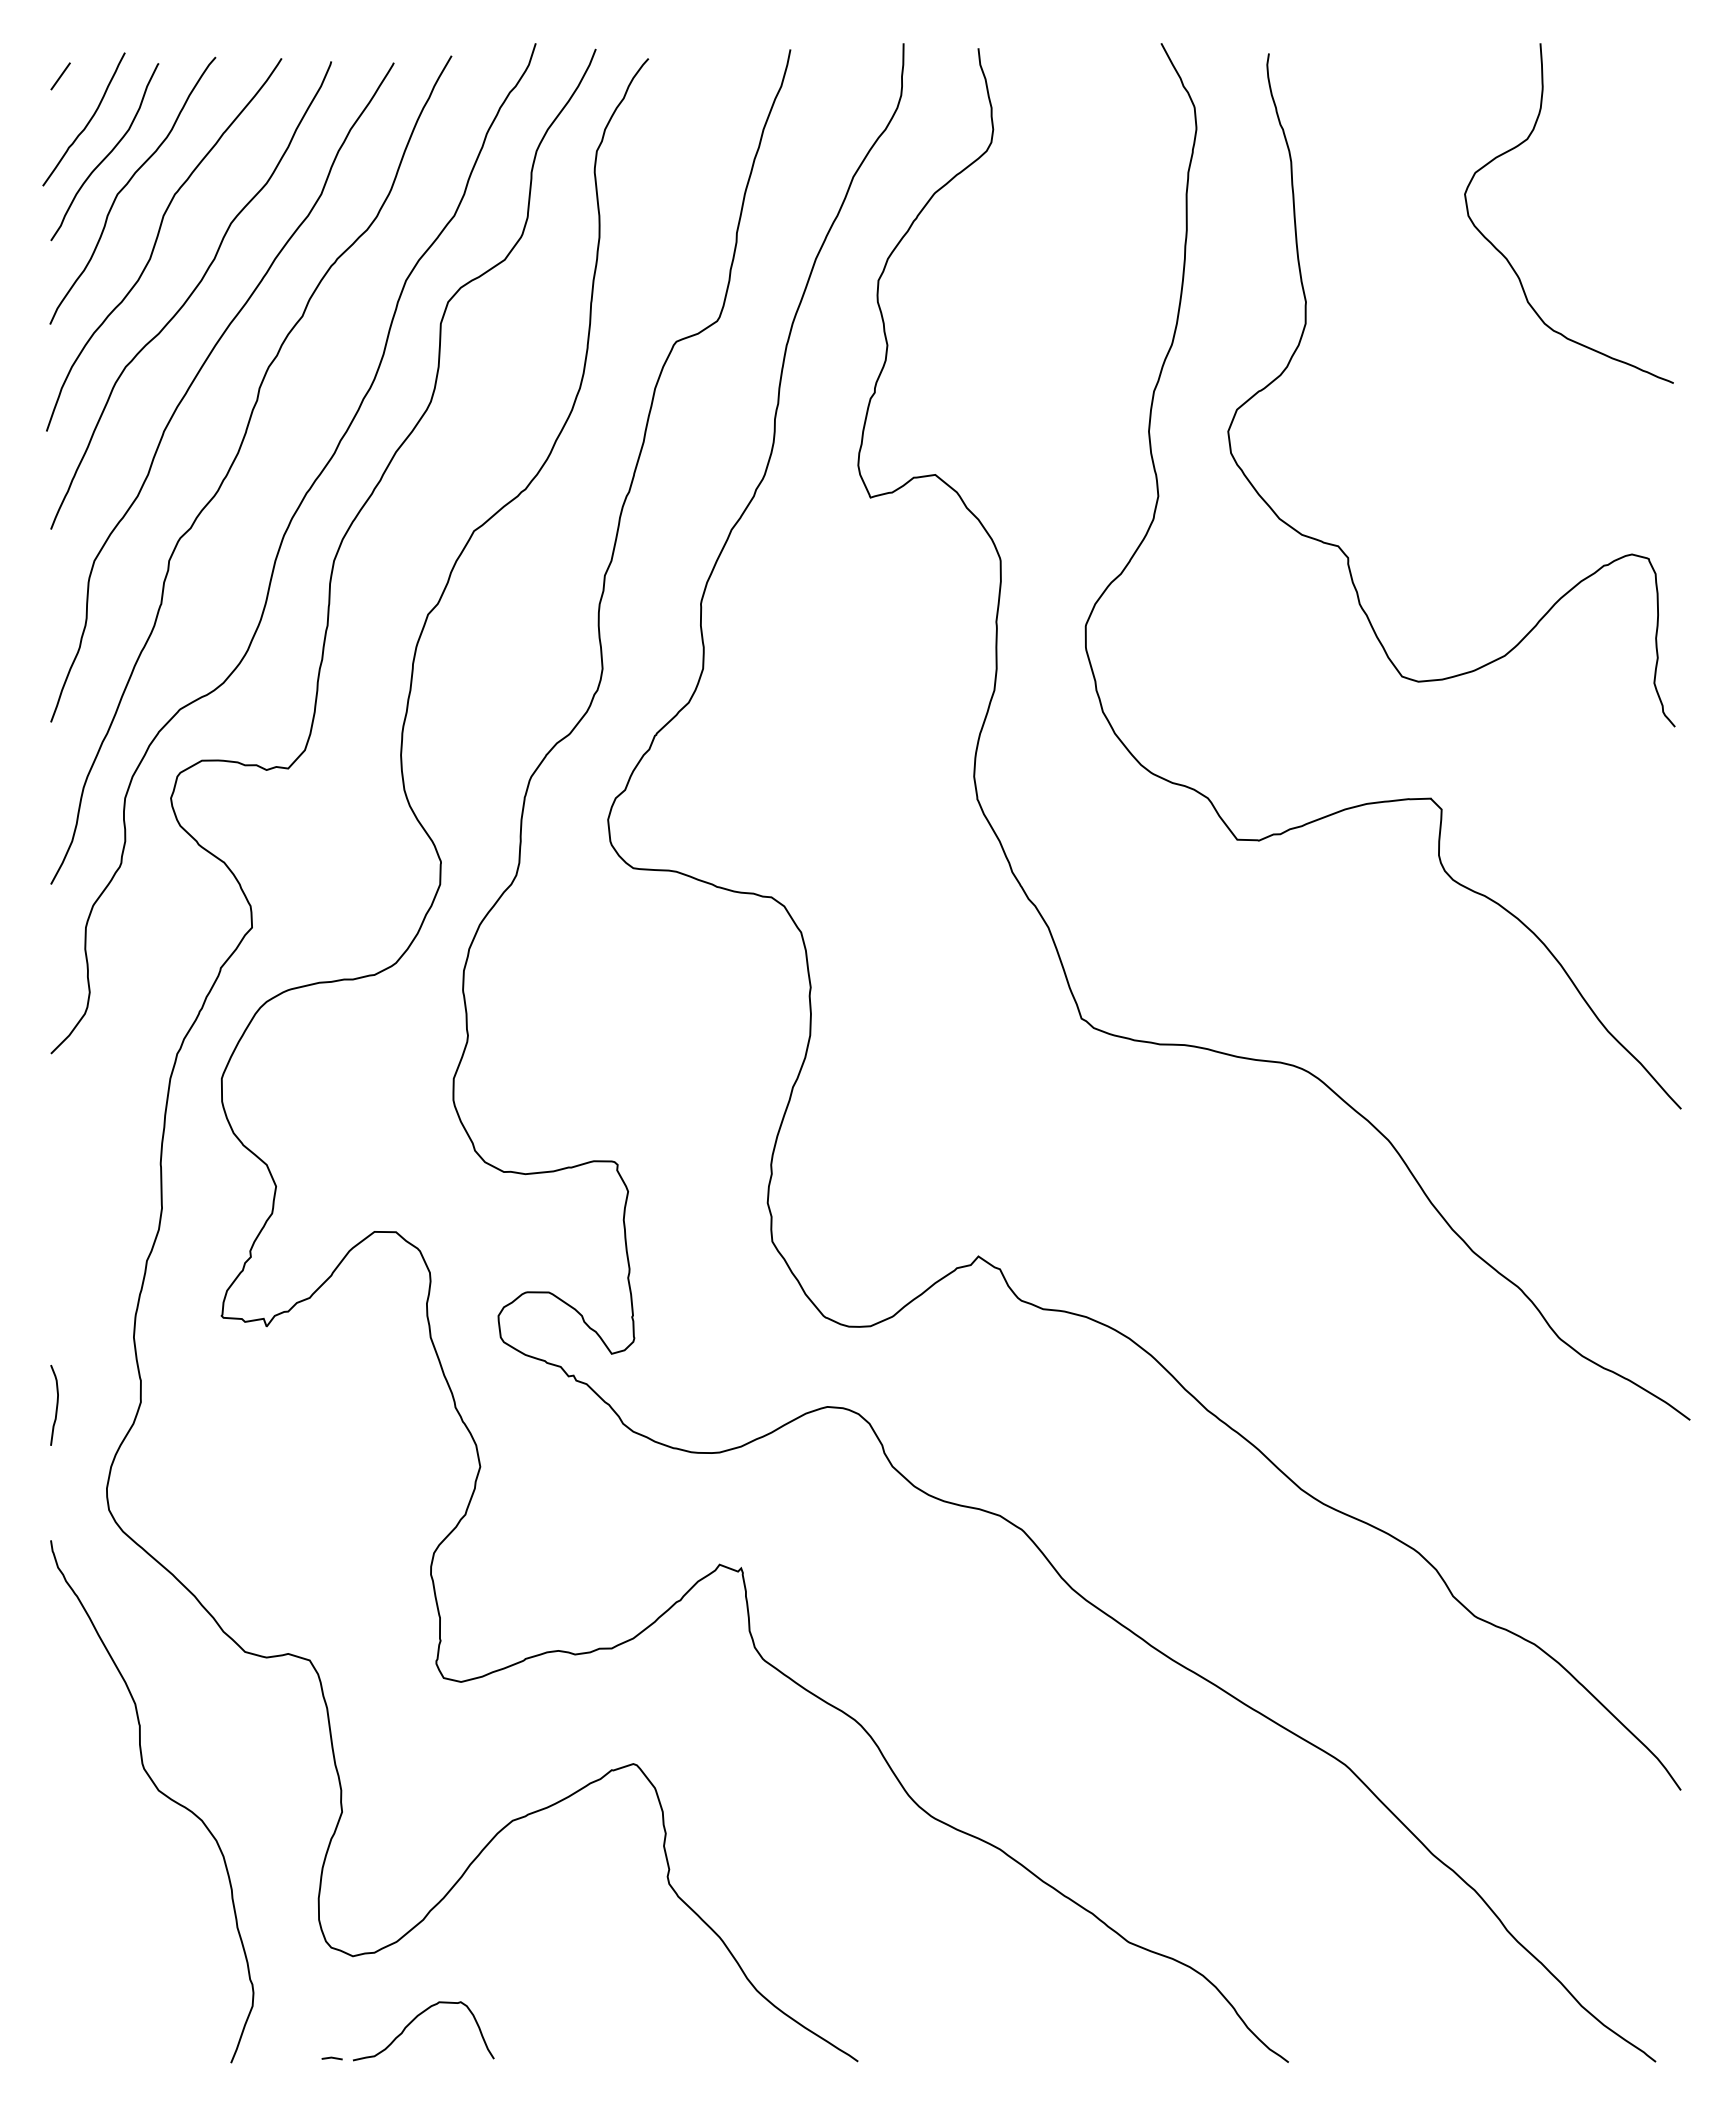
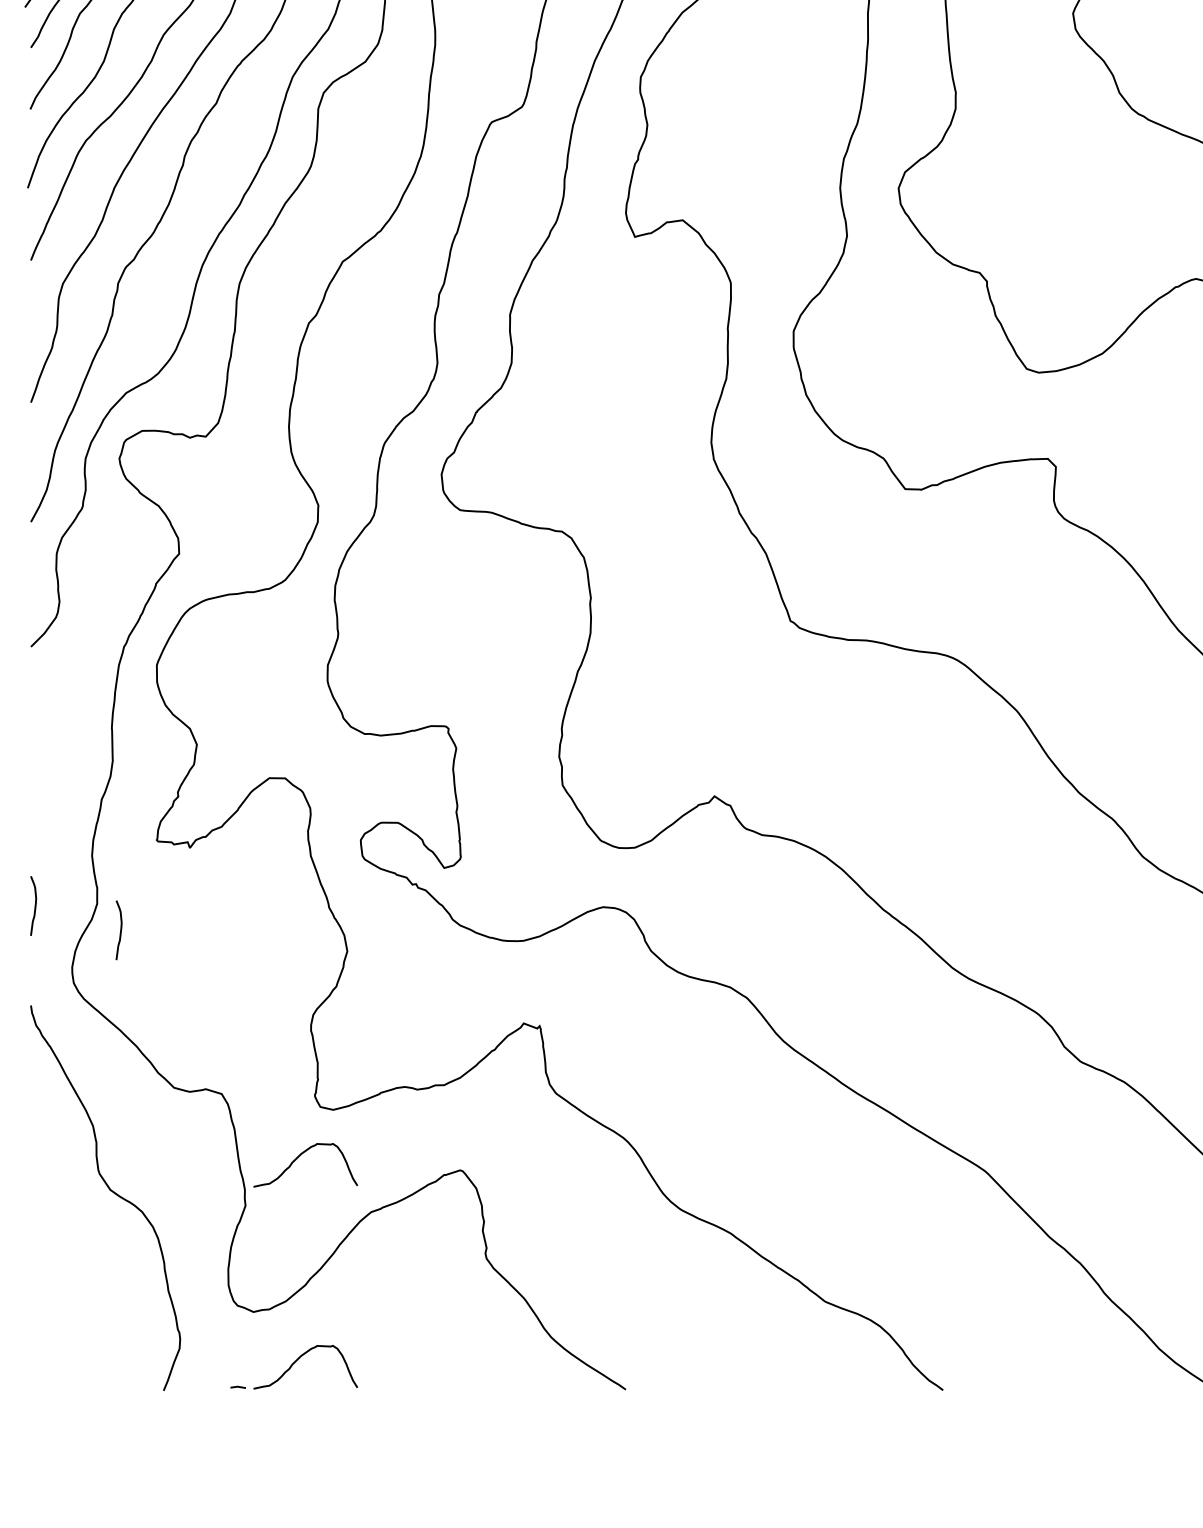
curve: (172, 1438) -> (120, 930), added
curve: (413, 1747) -> (298, 1158), added

